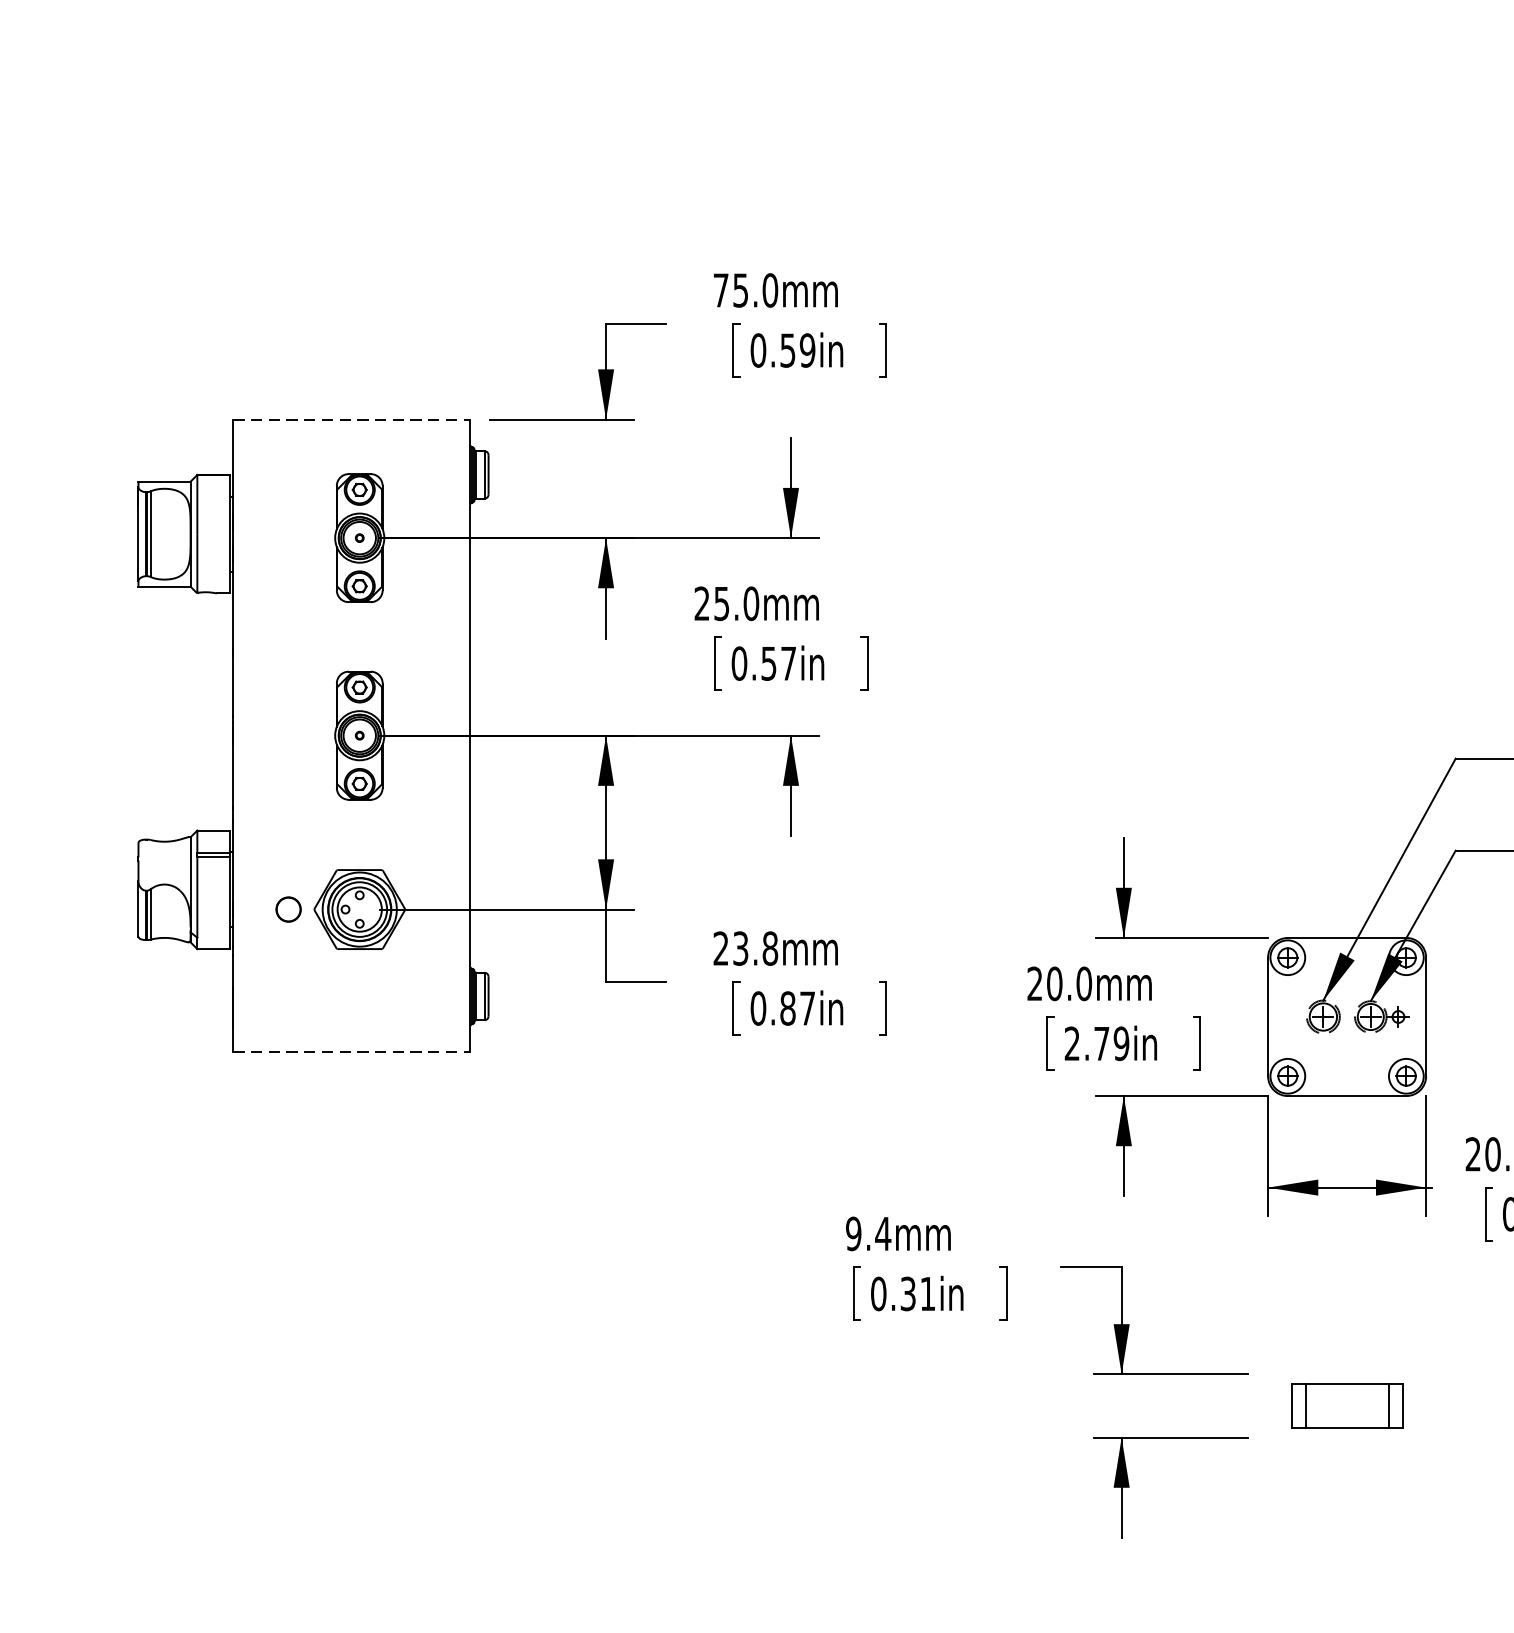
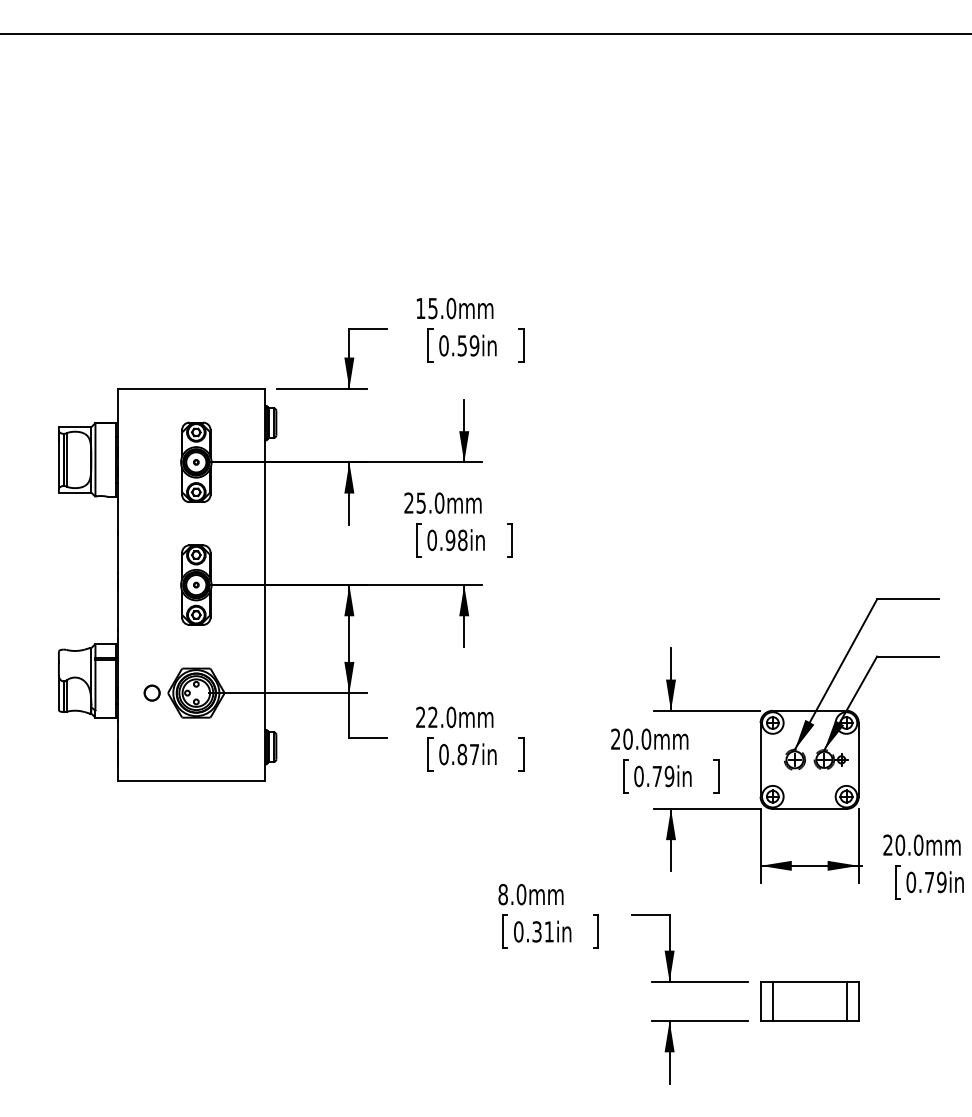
text: (720, 290) -> (420, 308), 75.0mm -> 15.0mm
line: (351, 419) -> (191, 388), dashed -> solid
text: (778, 663) -> (456, 540), 0.57in -> 0.98in
text: (756, 948) -> (442, 717), 23.8mm -> 22.0mm
text: (1071, 1043) -> (638, 776), 2.79in -> 0.79in
line: (351, 1051) -> (191, 781), dashed -> solid
text: (868, 1233) -> (512, 894), 9.4mm -> 8.0mm
part: (1346, 1405) -> (809, 1001), size x1.43

